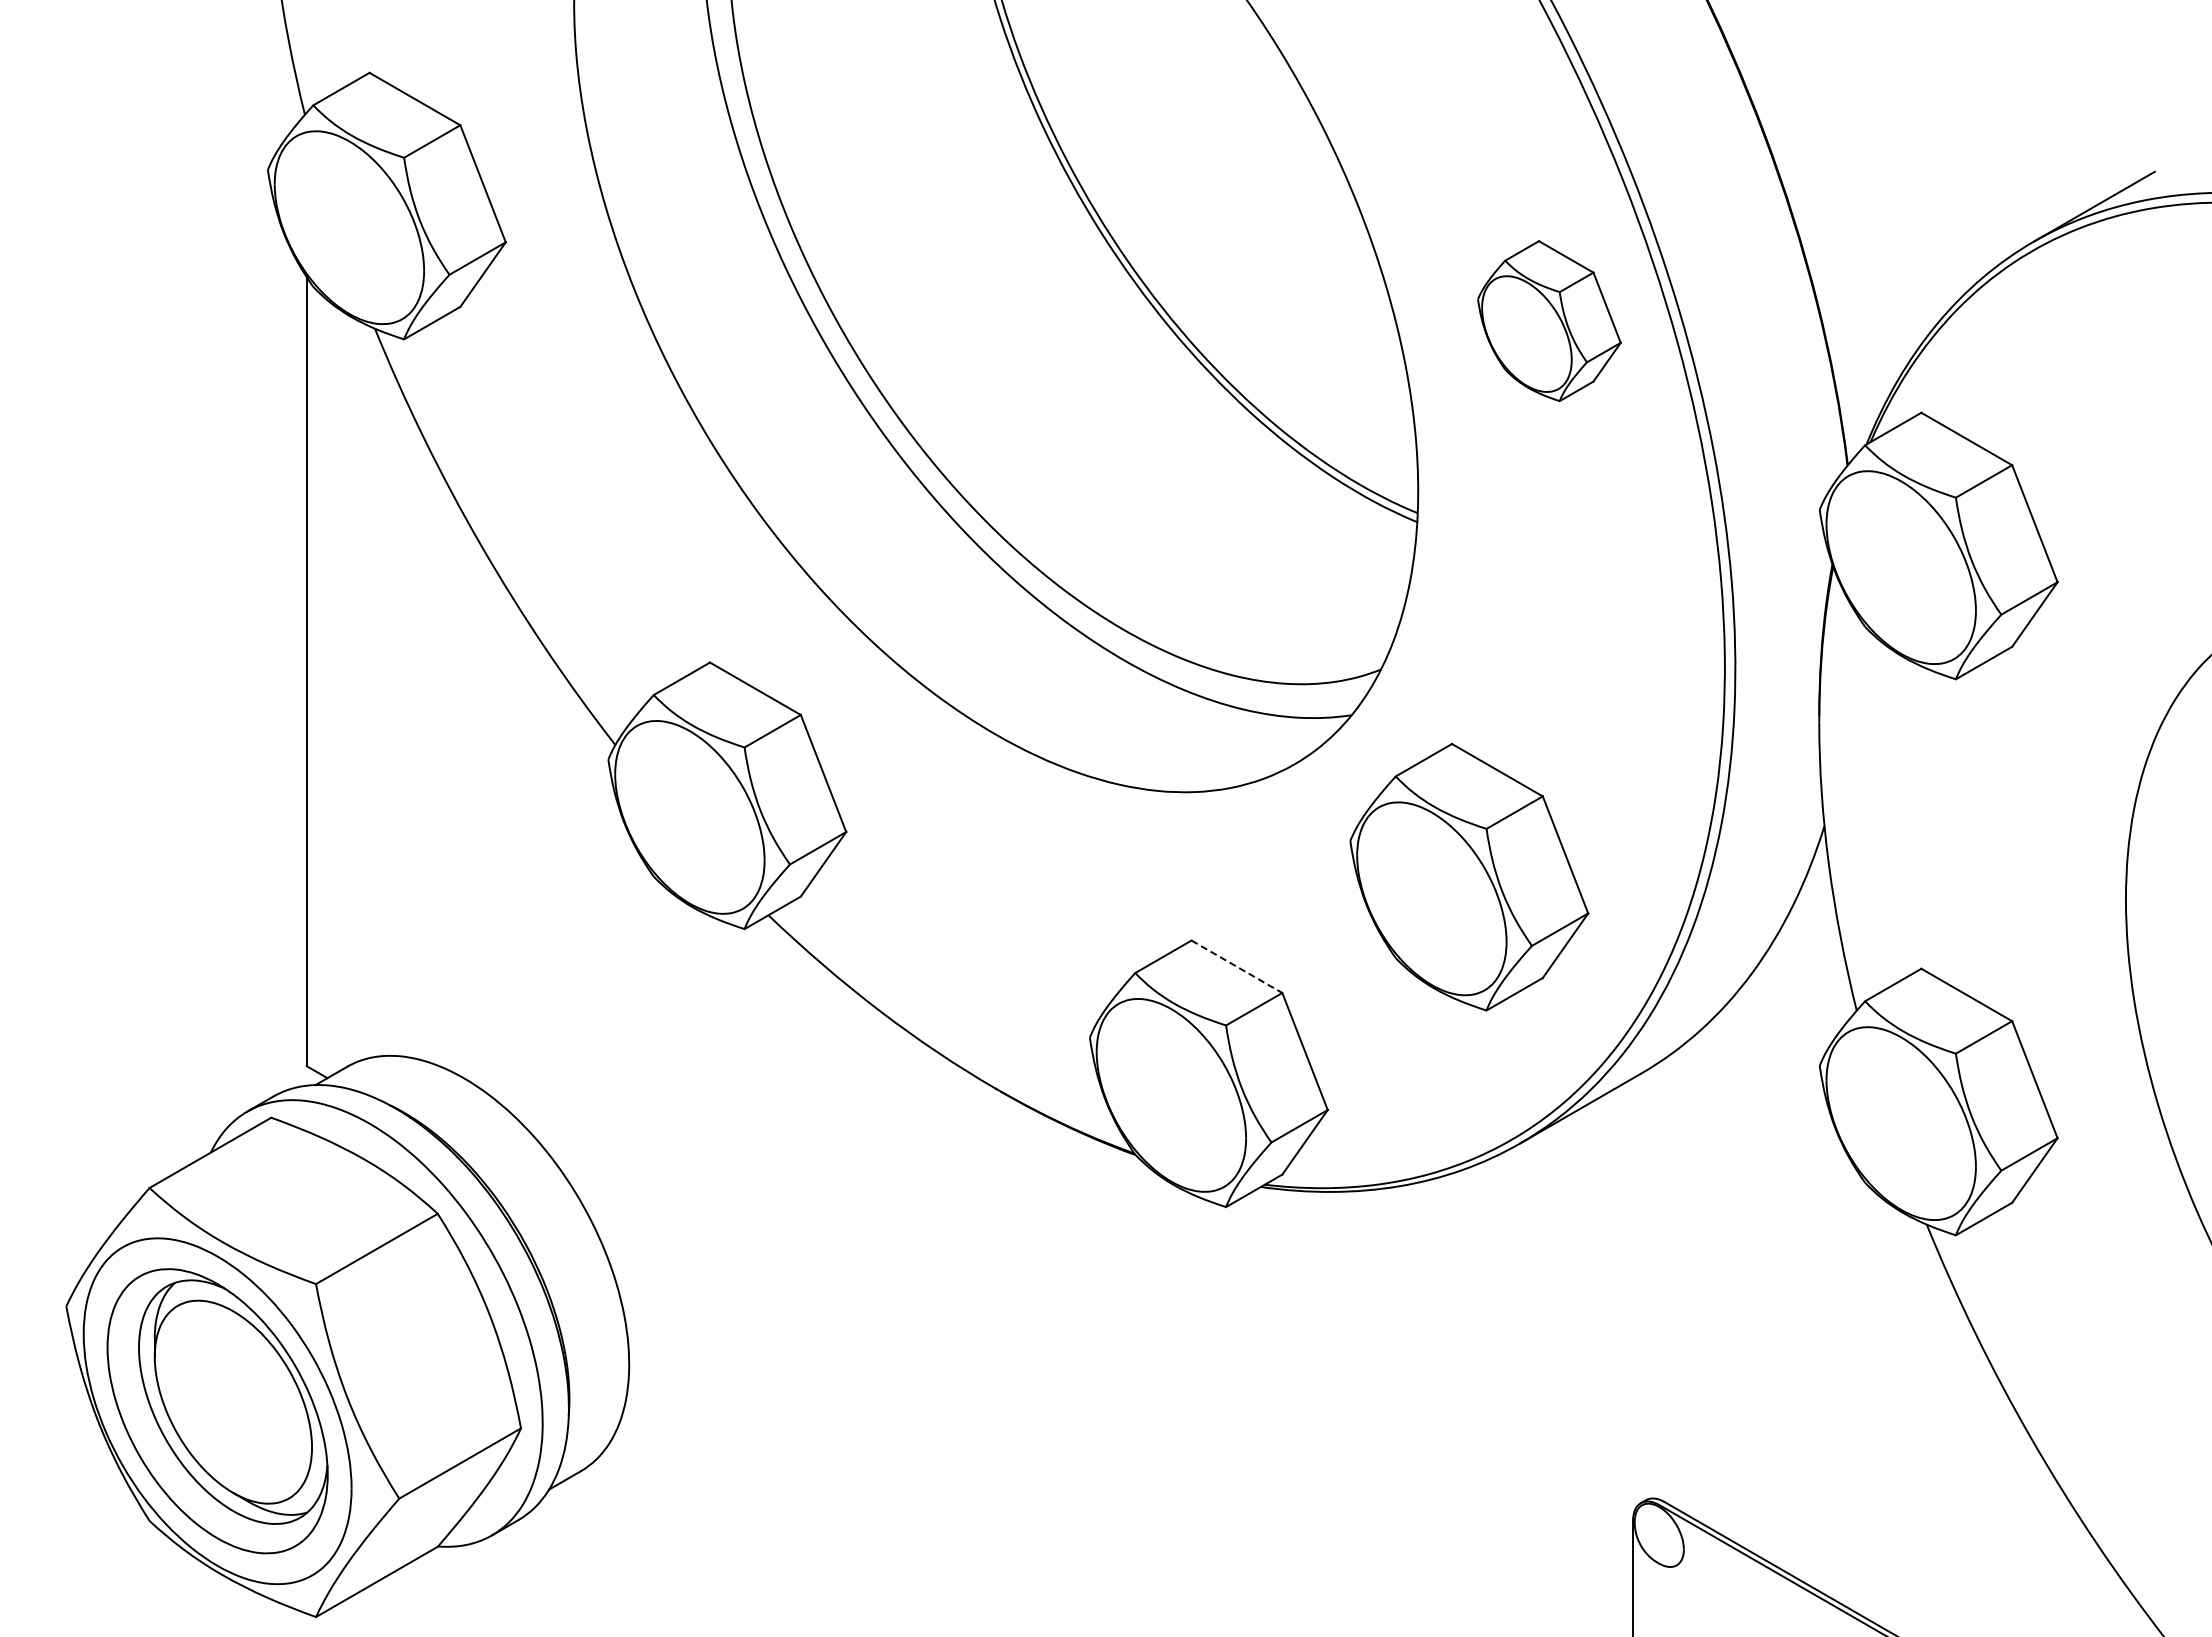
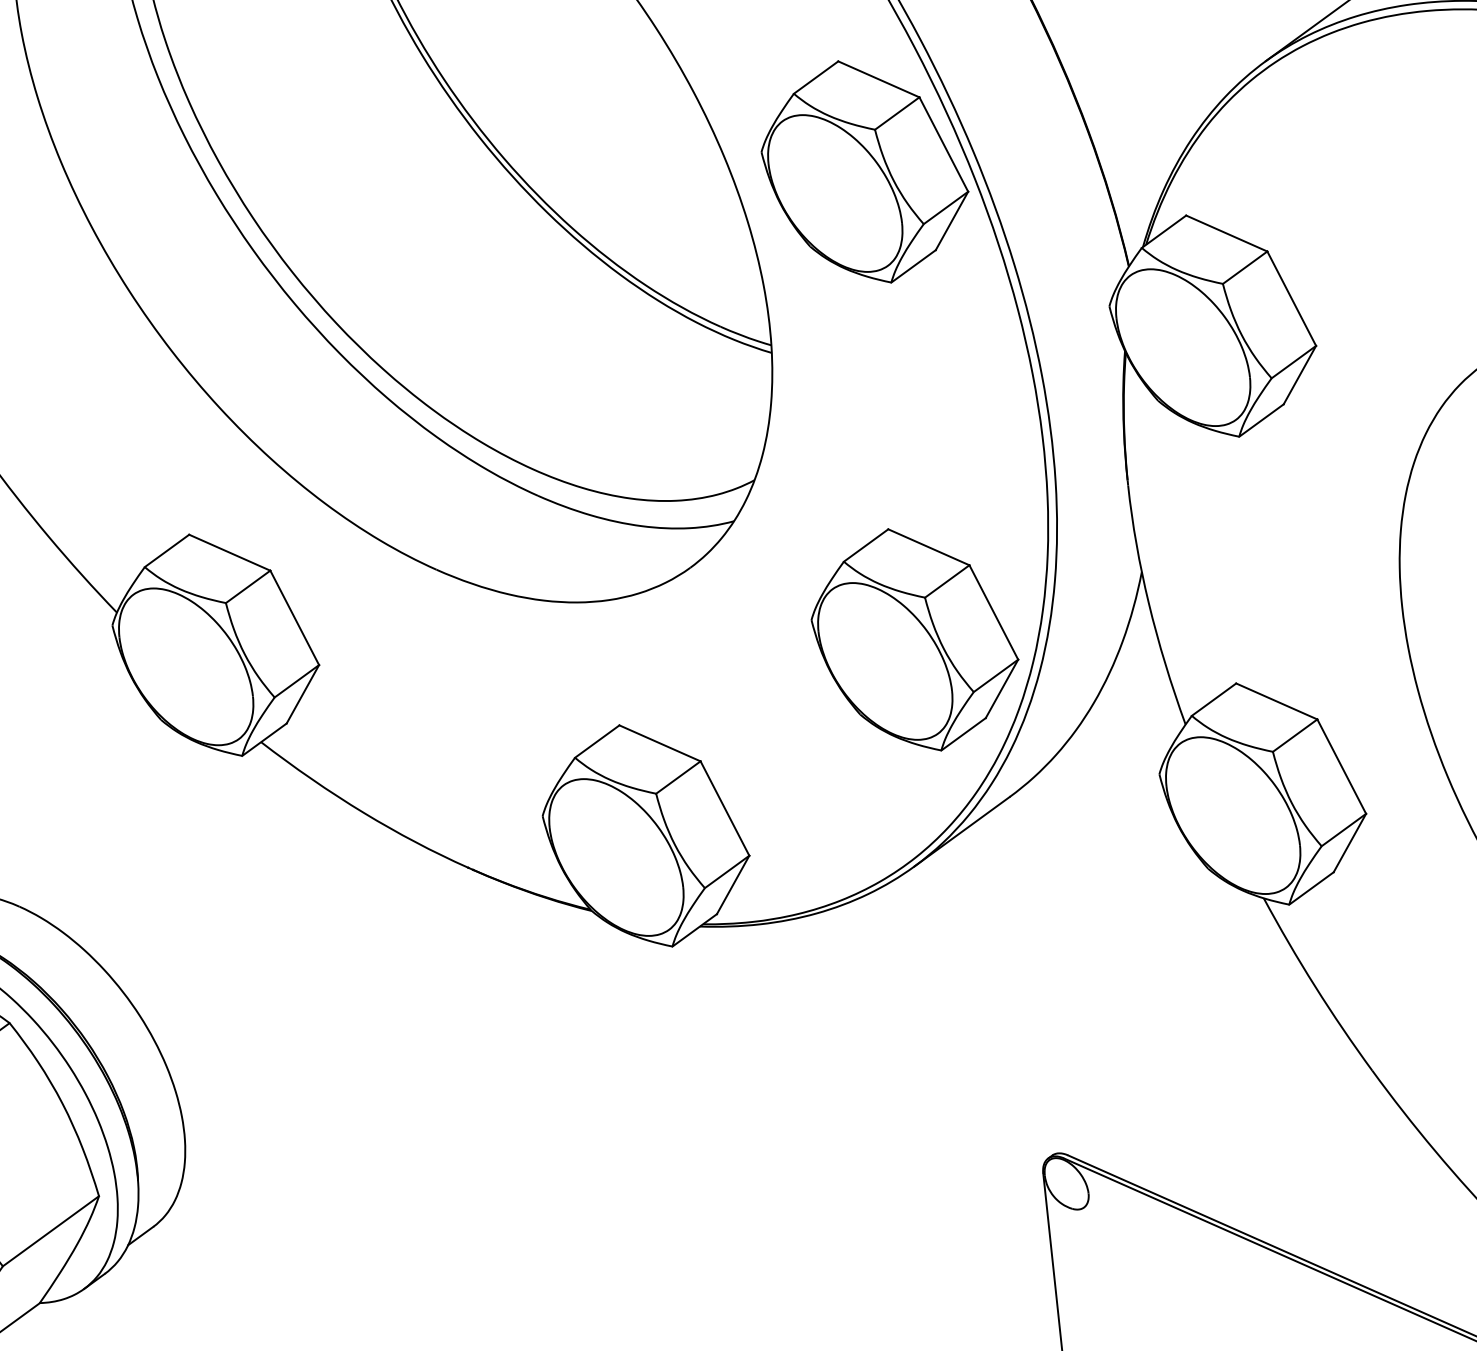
part: (1549, 320) -> (864, 171), size x1.67
part: (1469, 876) -> (914, 639), moved
line: (1237, 967) -> (660, 743), dashed -> solid

